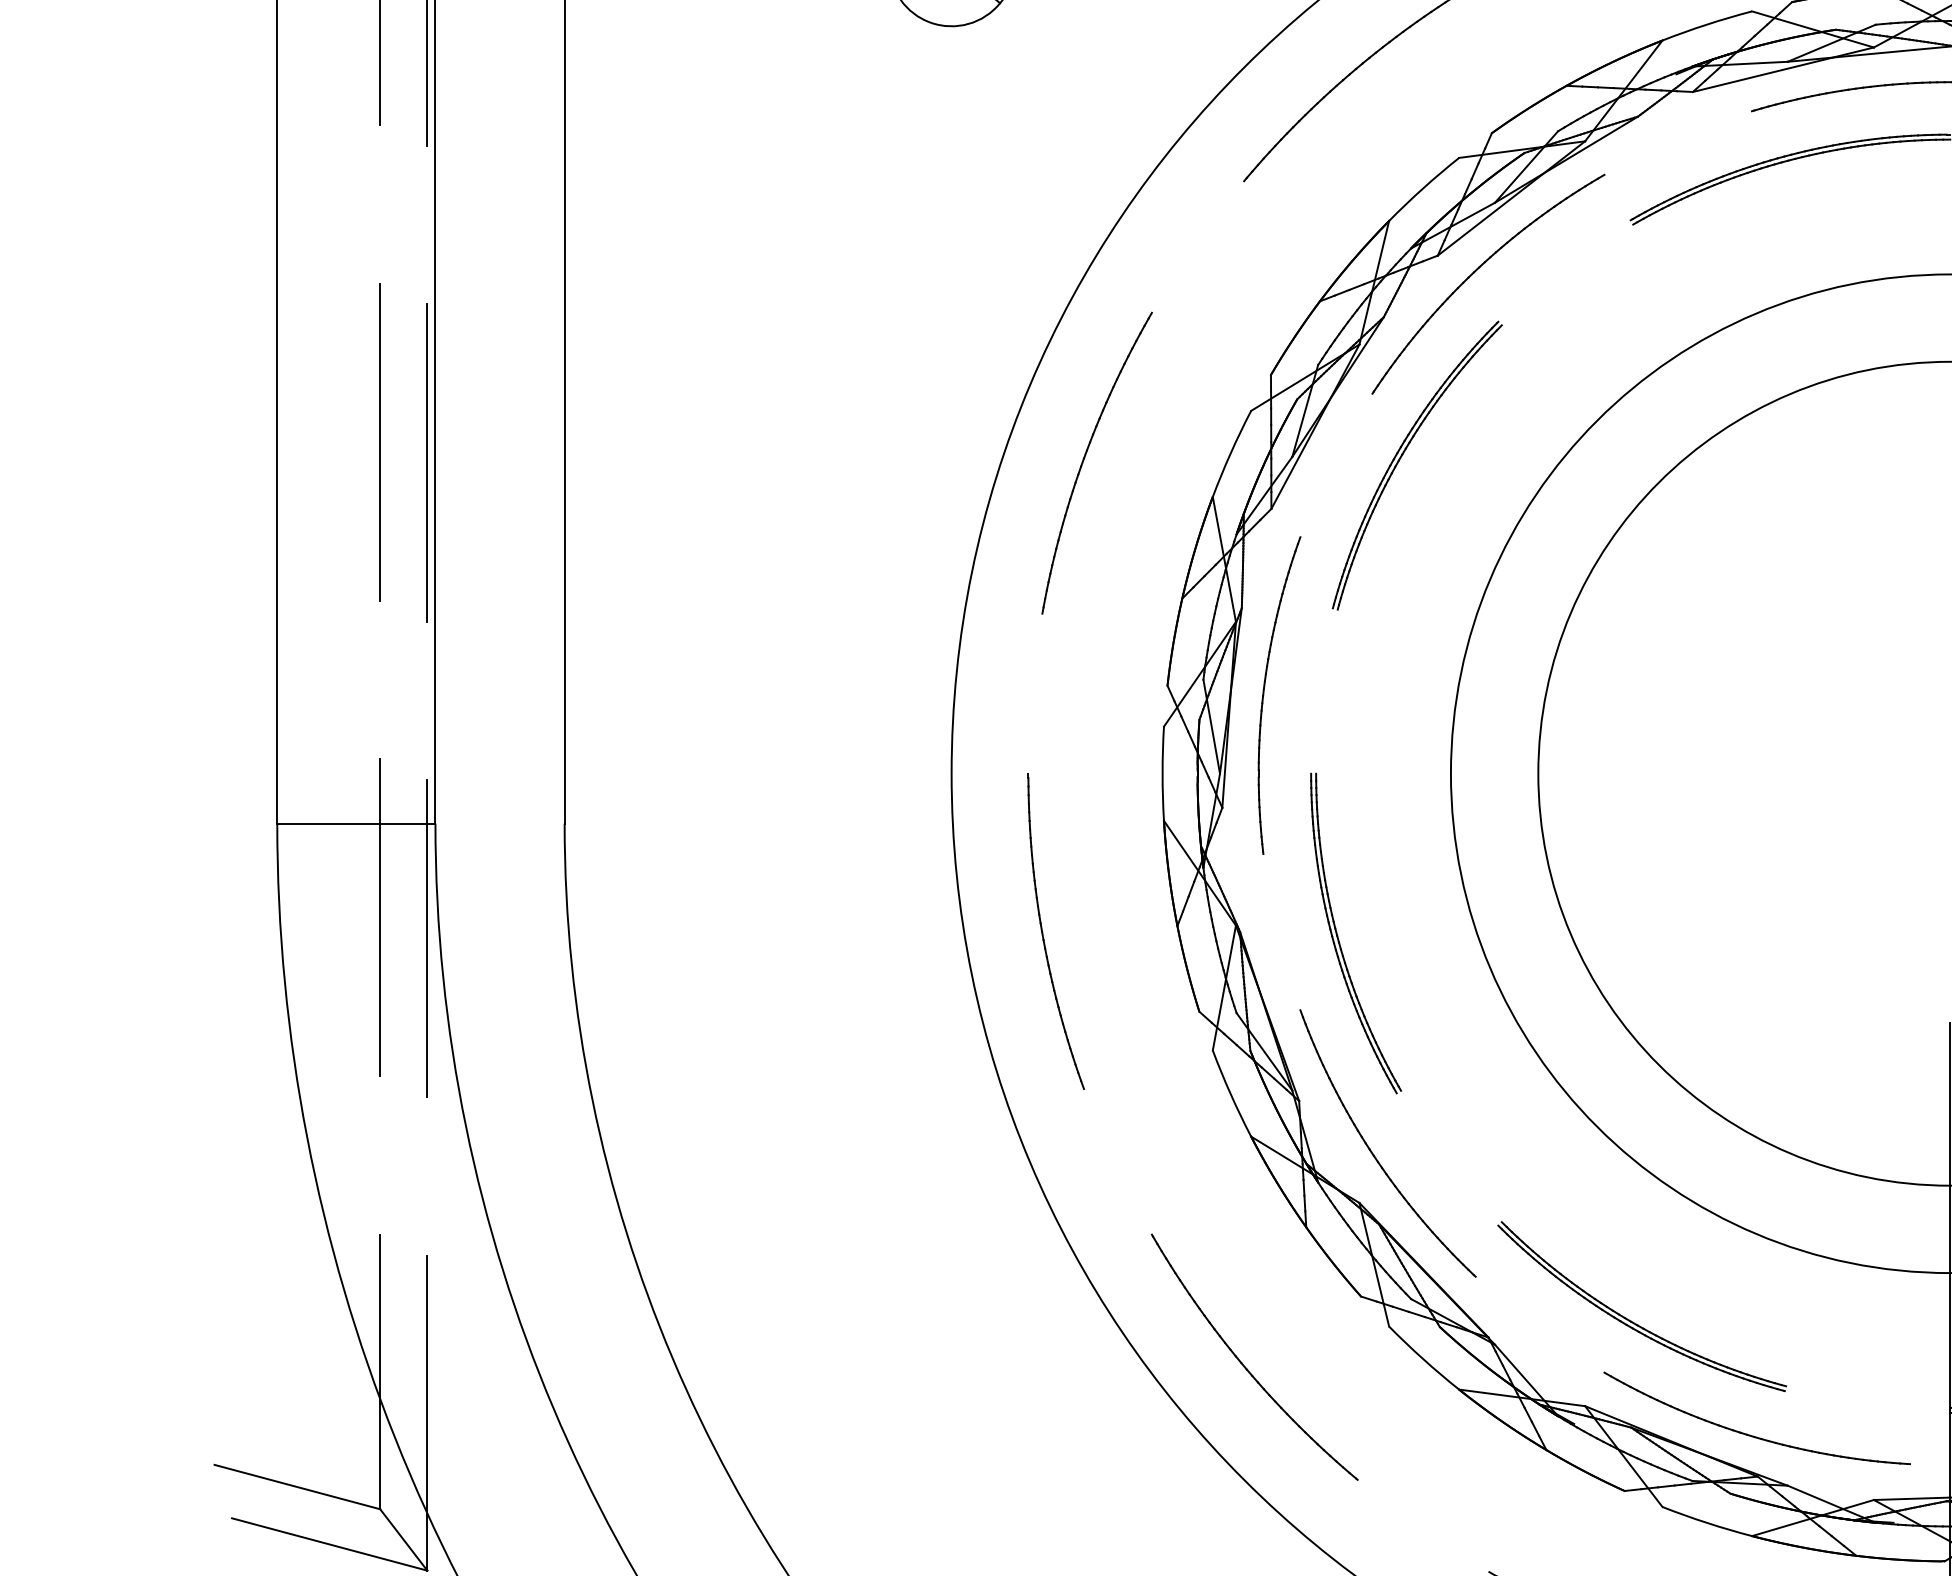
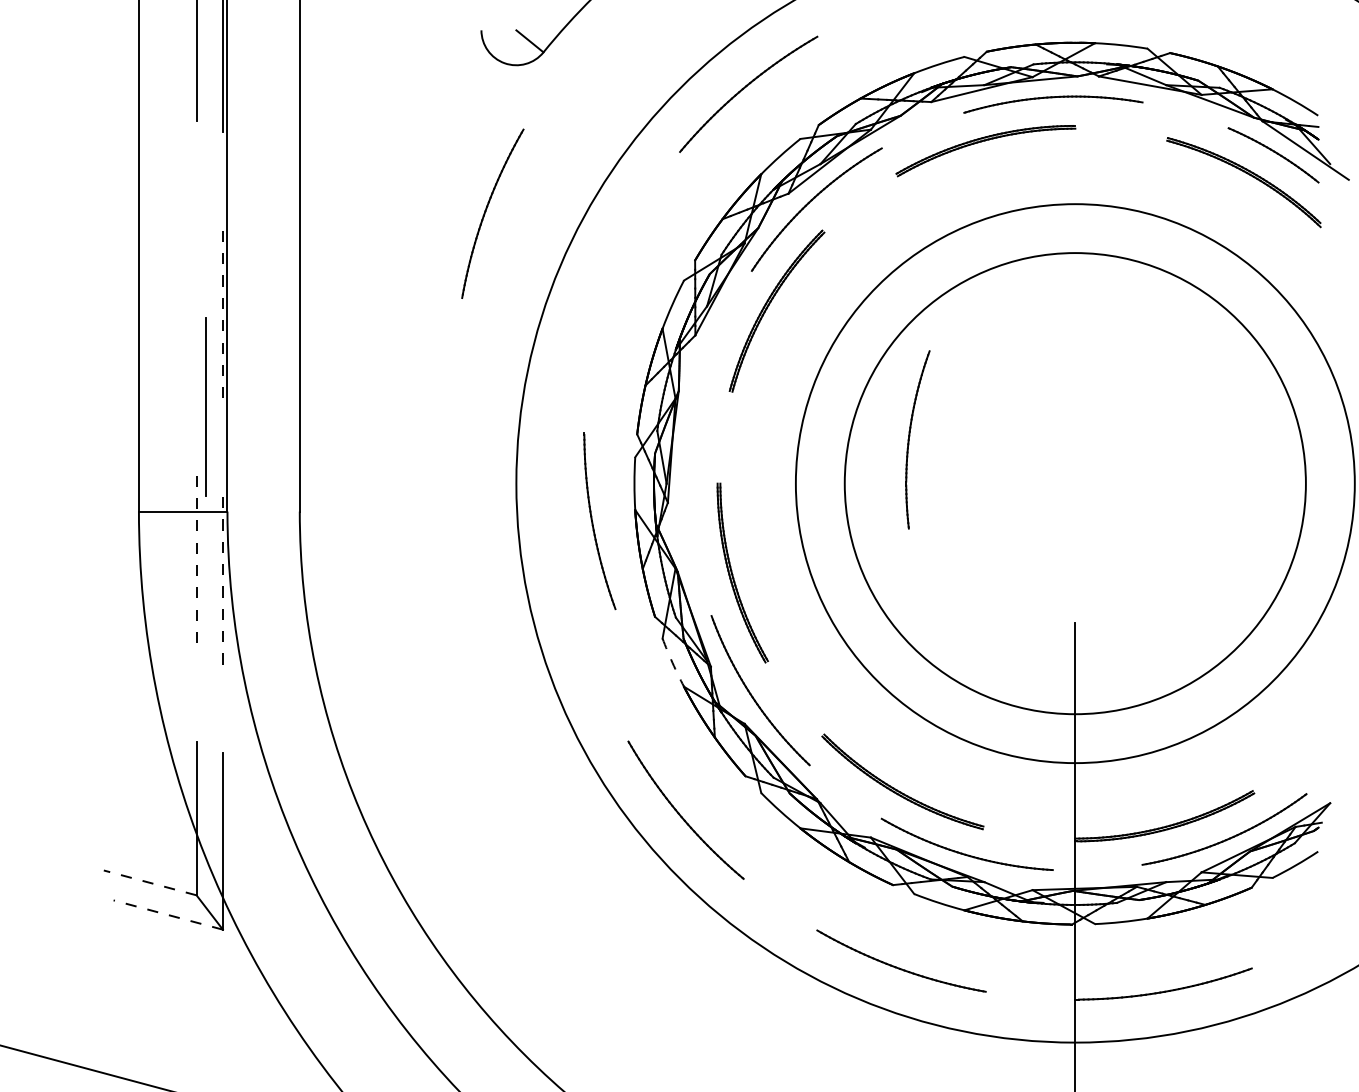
line: (380, 441) -> (205, 406), moved
part: (1085, 459) -> (486, 211), moved
line: (426, 462) -> (222, 309), solid -> dashed
part: (1266, 689) -> (910, 436), moved
line: (380, 918) -> (196, 564), solid -> dashed
part: (1044, 934) -> (593, 522), moved
line: (426, 937) -> (222, 575), solid -> dashed
arc: (1230, 1093) -> (672, 662), solid -> dashed
line: (296, 1486) -> (149, 882), solid -> dashed
line: (330, 1545) -> (168, 915), solid -> dashed

